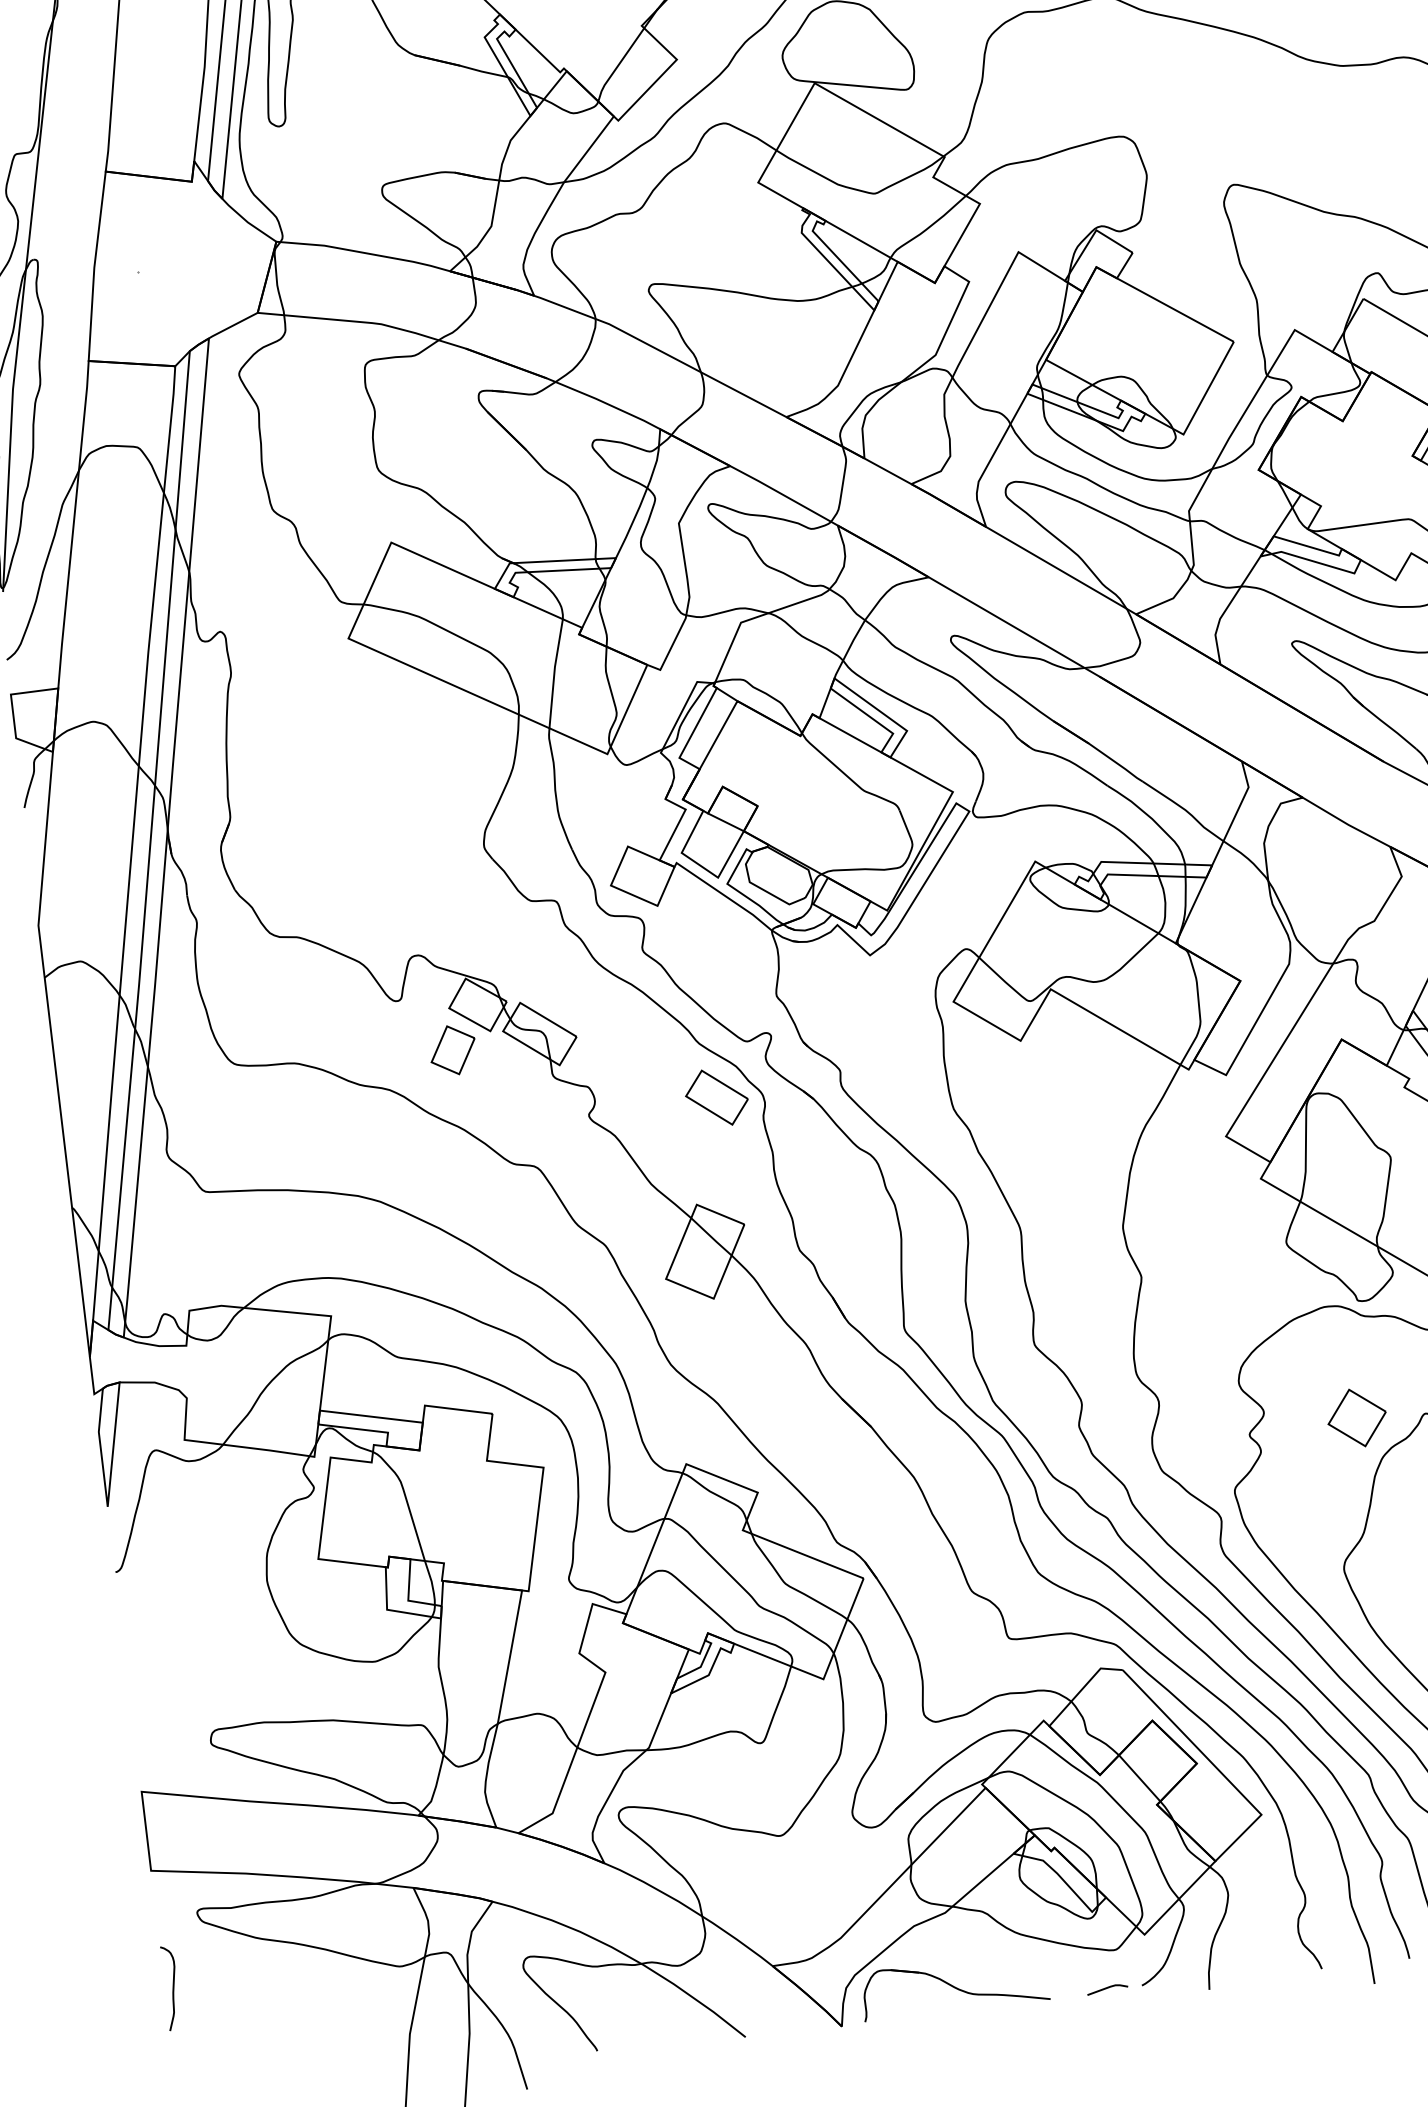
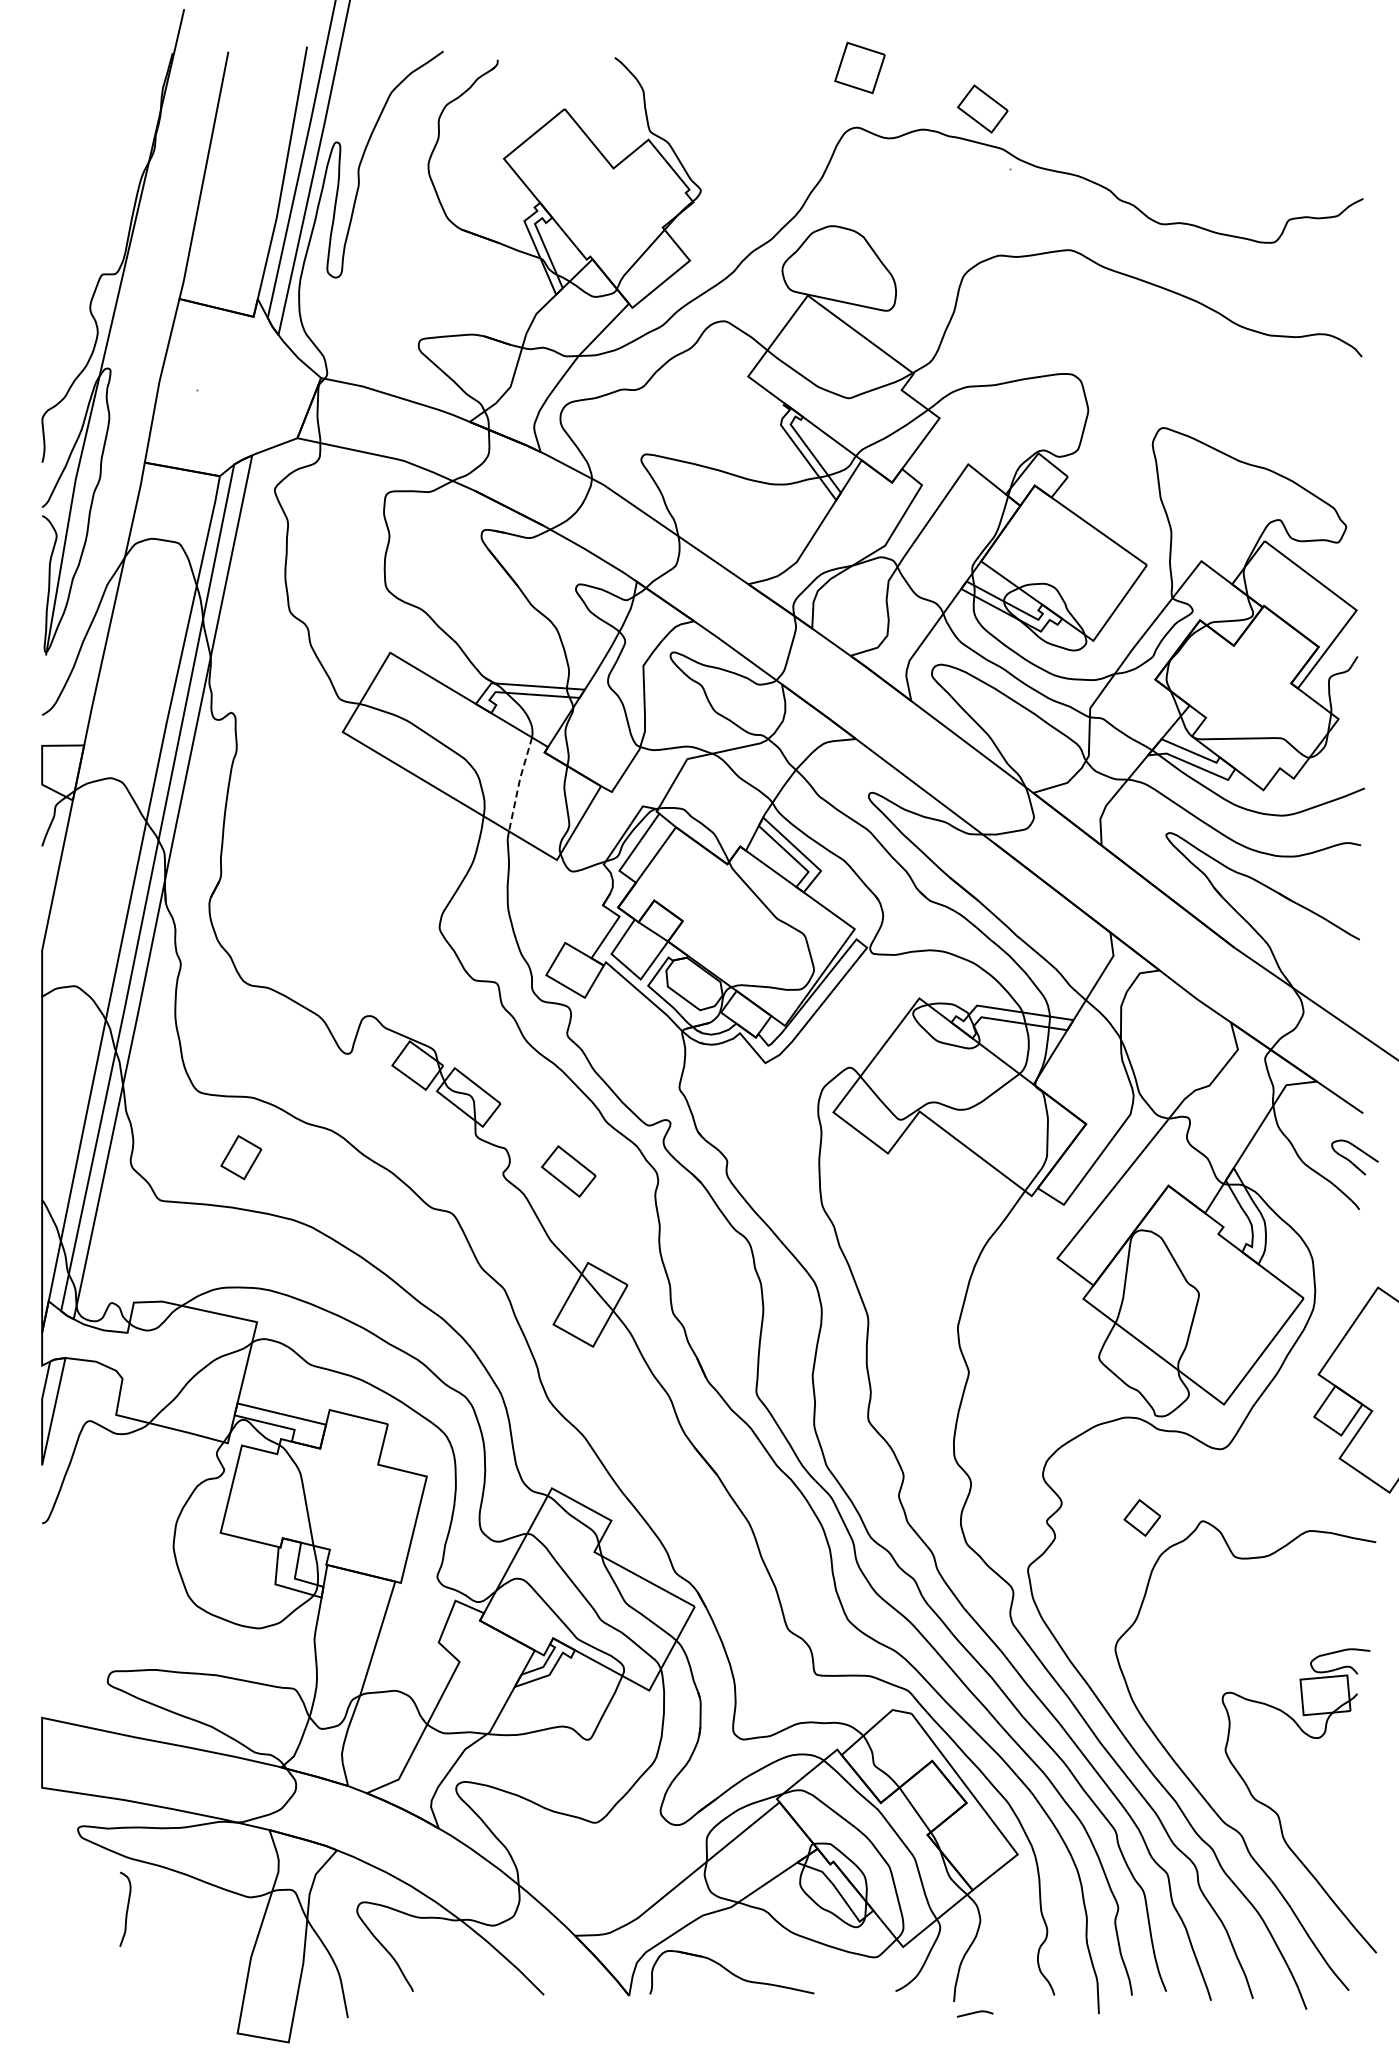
line: (553, 674) -> (518, 784), solid -> dashed
part: (452, 1050) -> (240, 1157), moved
part: (716, 1097) -> (568, 1171), moved
part: (1355, 1417) -> (1141, 1517), size x0.7
curve: (172, 1987) -> (126, 1908), moved
line: (1106, 1988) -> (974, 2013), moved

